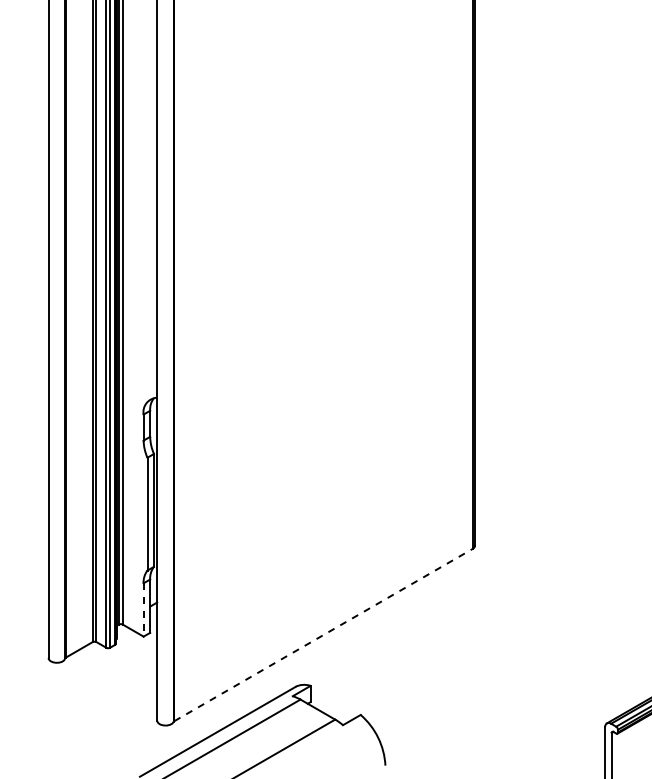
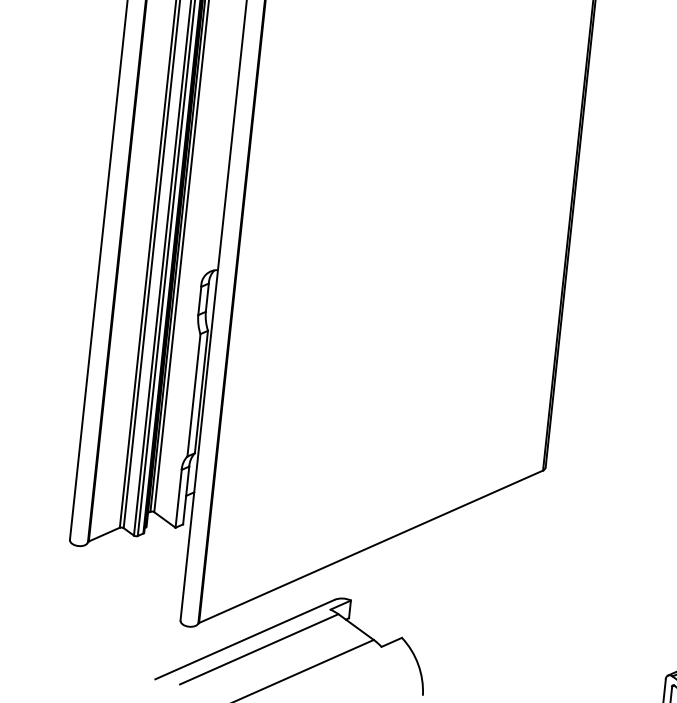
line: (143, 609) -> (178, 498), dashed -> solid
line: (324, 634) -> (372, 546), dashed -> solid

